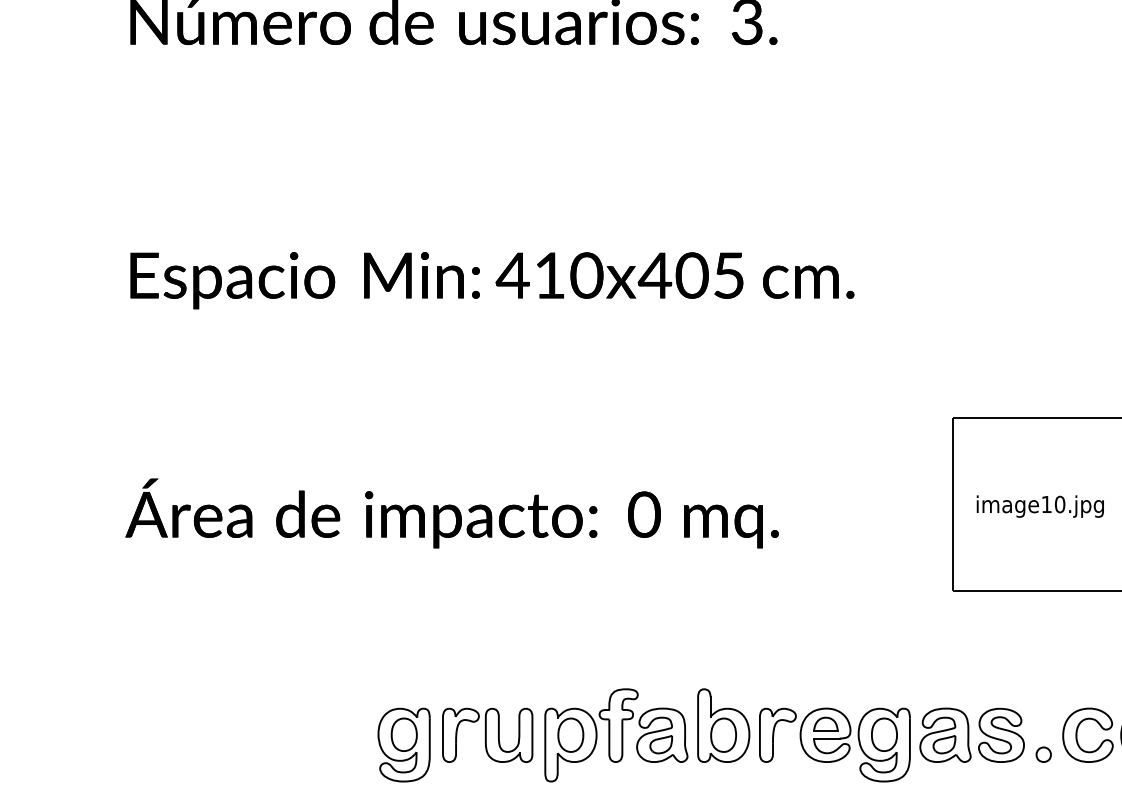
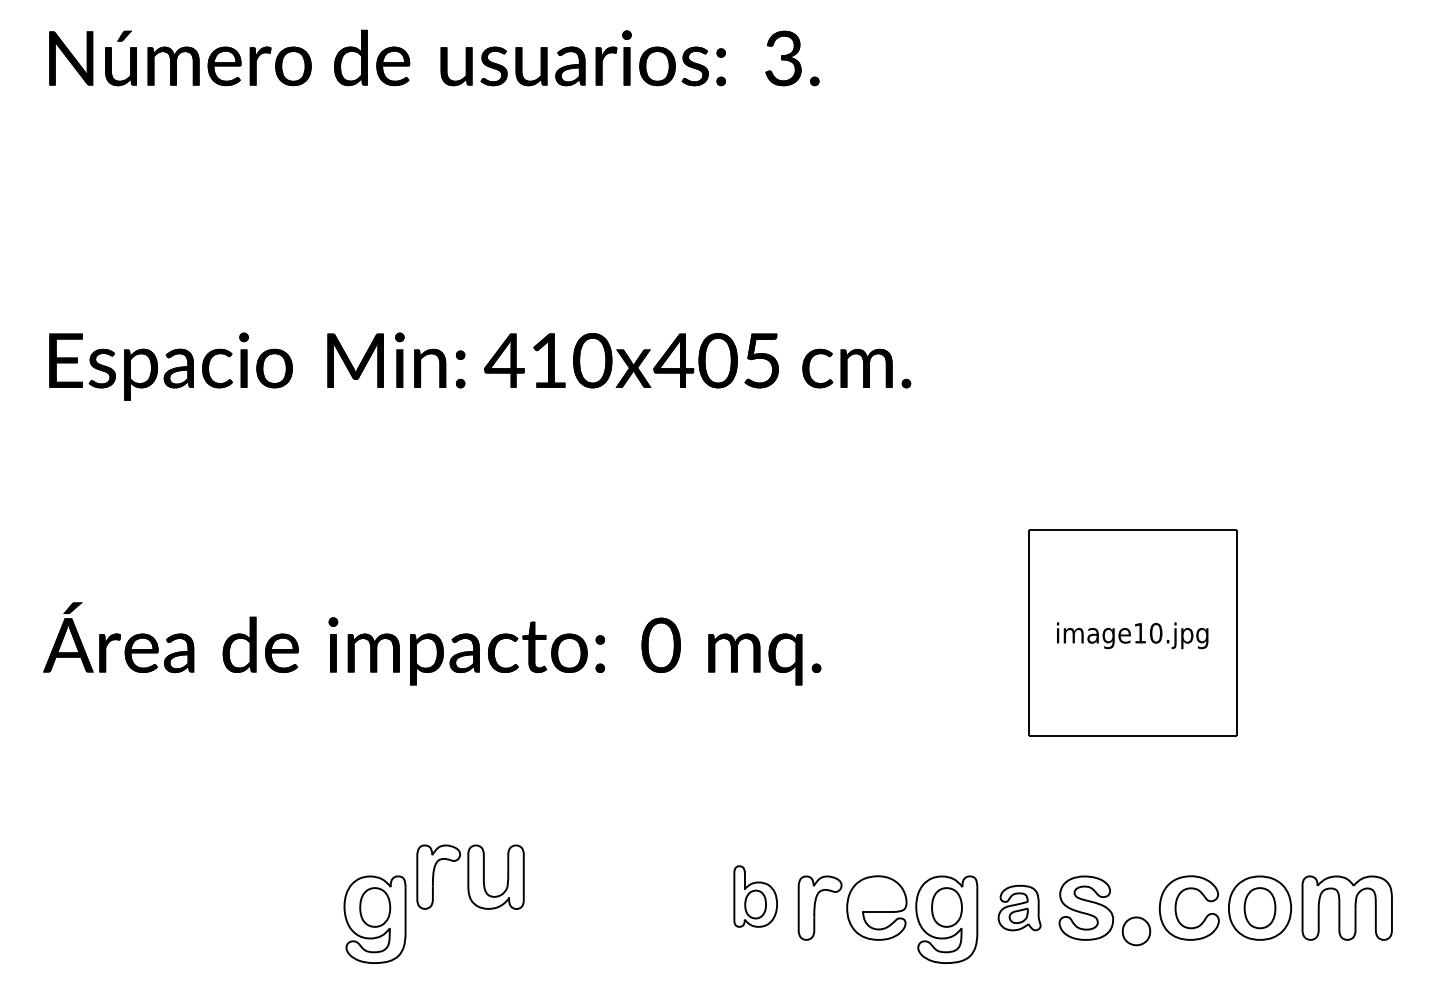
part: (826, 723) -> (877, 894), removed
part: (723, 725) -> (755, 896), size x0.7
part: (487, 734) -> (470, 876), moved
part: (616, 734) -> (627, 907), removed
part: (945, 734) -> (1019, 907), size x0.7
part: (1043, 754) -> (1136, 930), size x1.6

